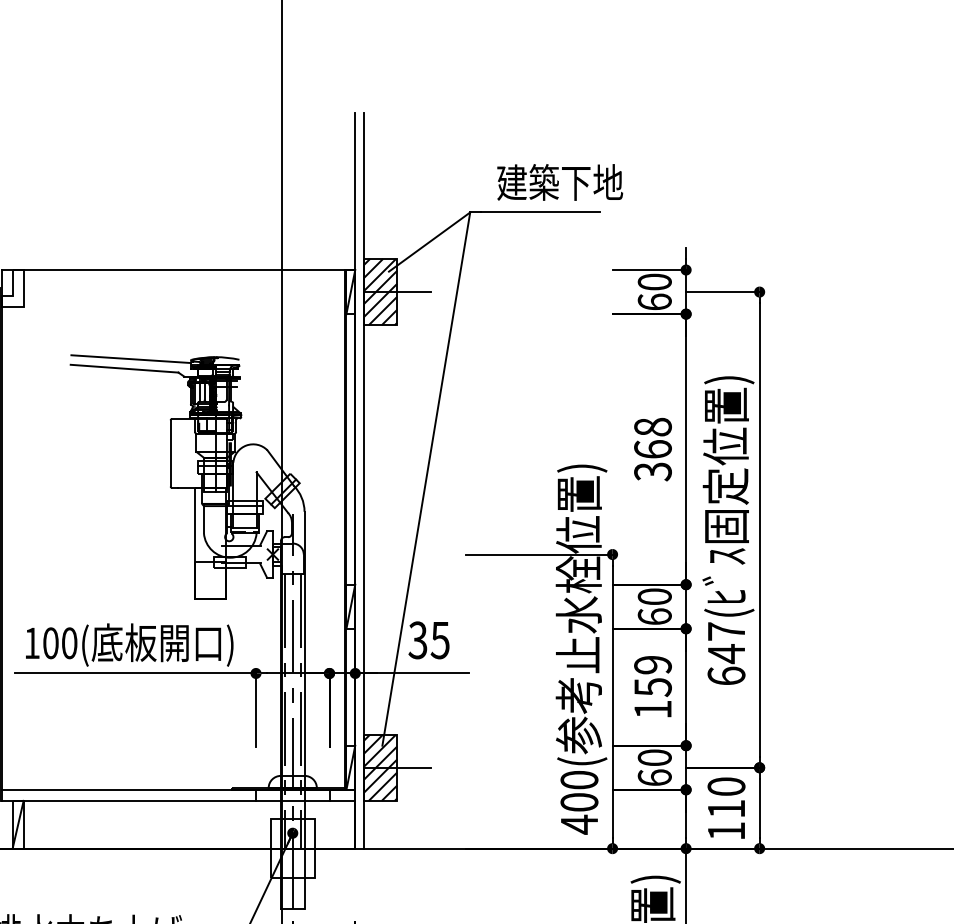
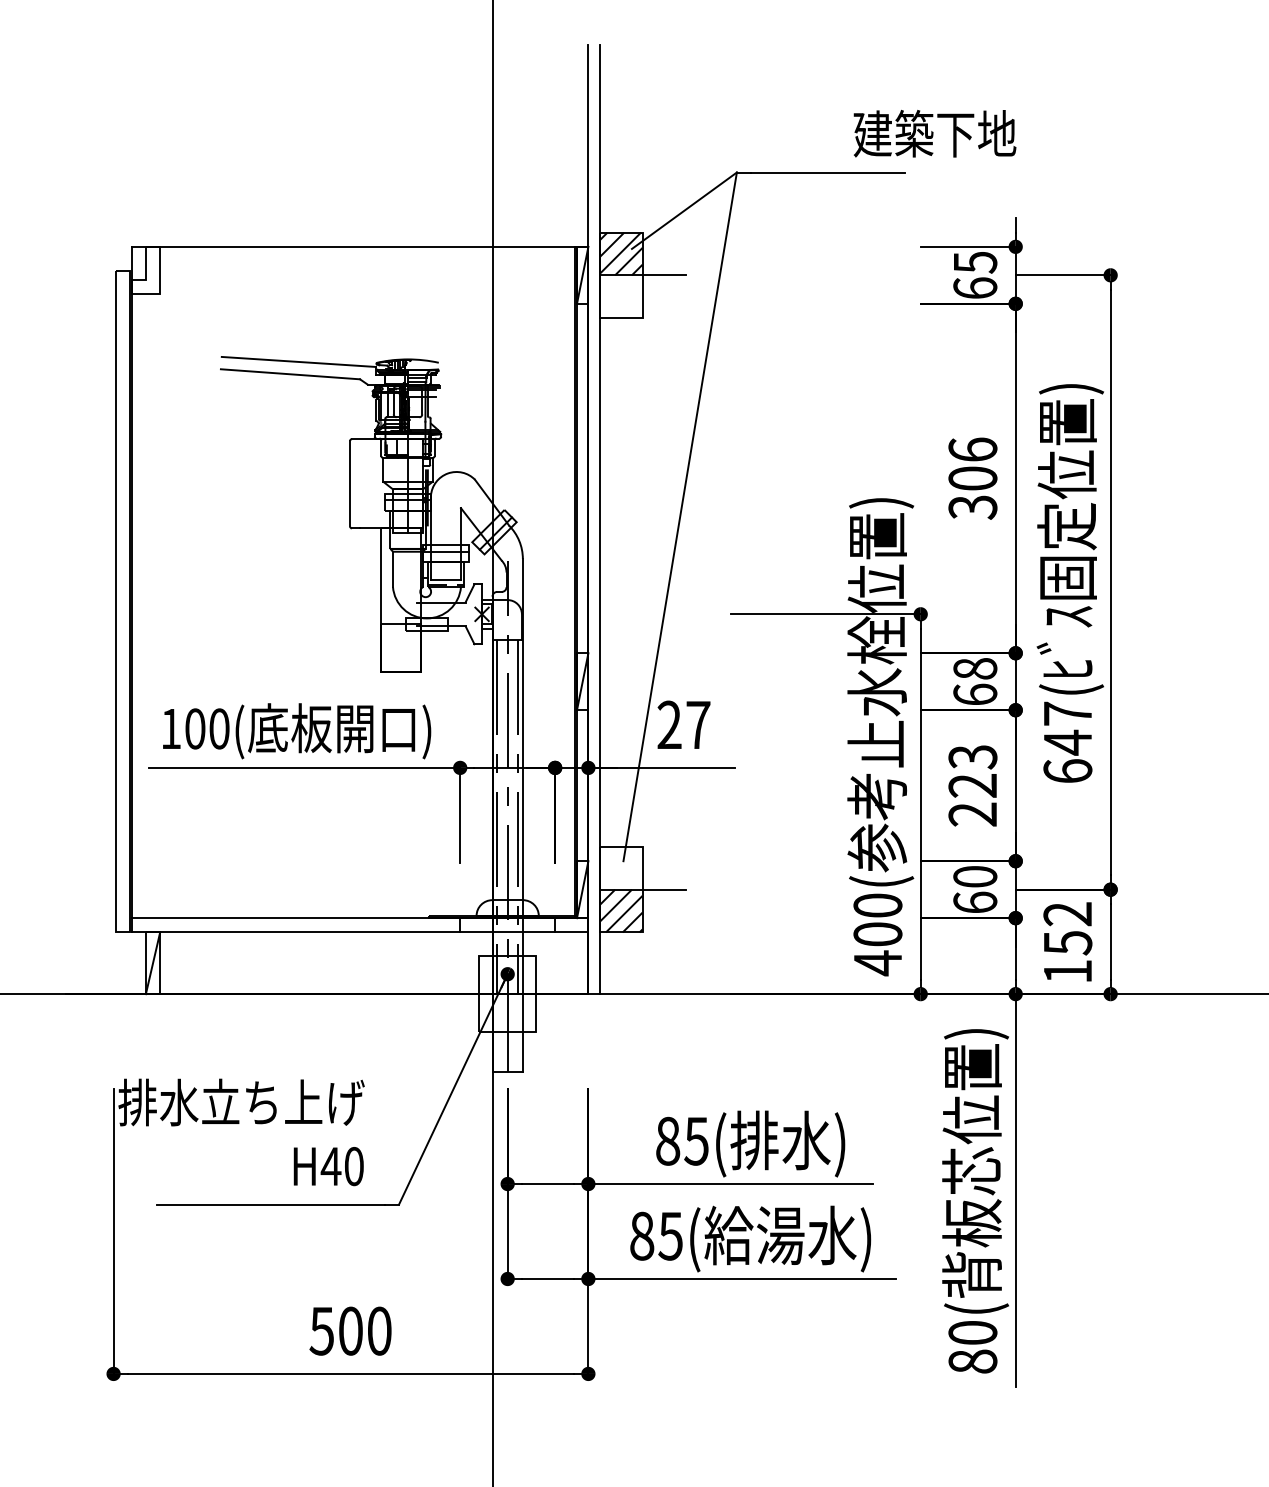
text: (559, 182) -> (934, 133), moved
text: (654, 282) -> (975, 262), 60 -> 65
hatch: (380, 308) -> (620, 296), removed
text: (652, 437) -> (972, 463), 368 -> 306
text: (654, 596) -> (975, 668), 60 -> 68
text: (428, 640) -> (683, 725), 35 -> 27
text: (652, 687) -> (972, 785), 159 -> 223
hatch: (380, 750) -> (620, 867), removed
text: (726, 797) -> (1067, 928), 110 -> 152

